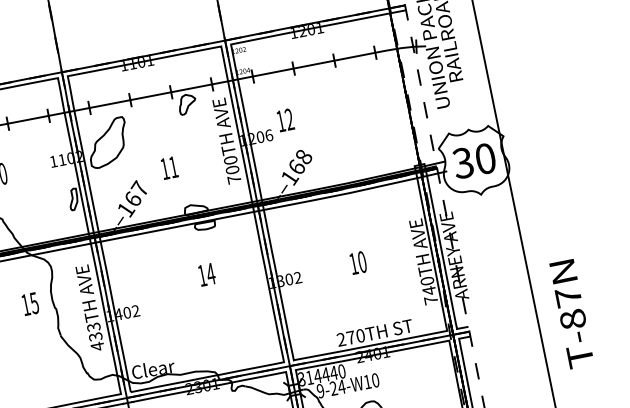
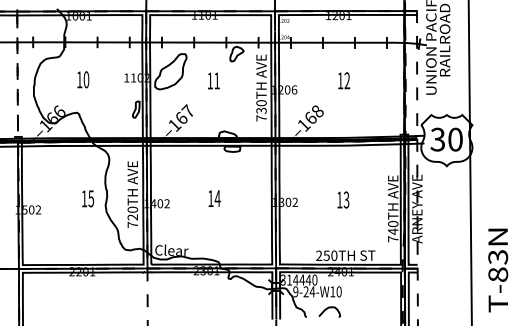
text: (285, 119) -> (344, 80), moved
text: (168, 167) -> (213, 80), moved
text: (232, 169) -> (261, 110), 700TH -> 730TH
text: (362, 261) -> (346, 199), 10 -> 13
text: (206, 274) -> (214, 198), moved
text: (568, 296) -> (498, 256), T-87N -> T-83N
text: (29, 303) -> (87, 198), moved
text: (95, 337) -> (132, 217), 433TH -> 720TH
text: (350, 337) -> (326, 255), 270TH -> 250TH

